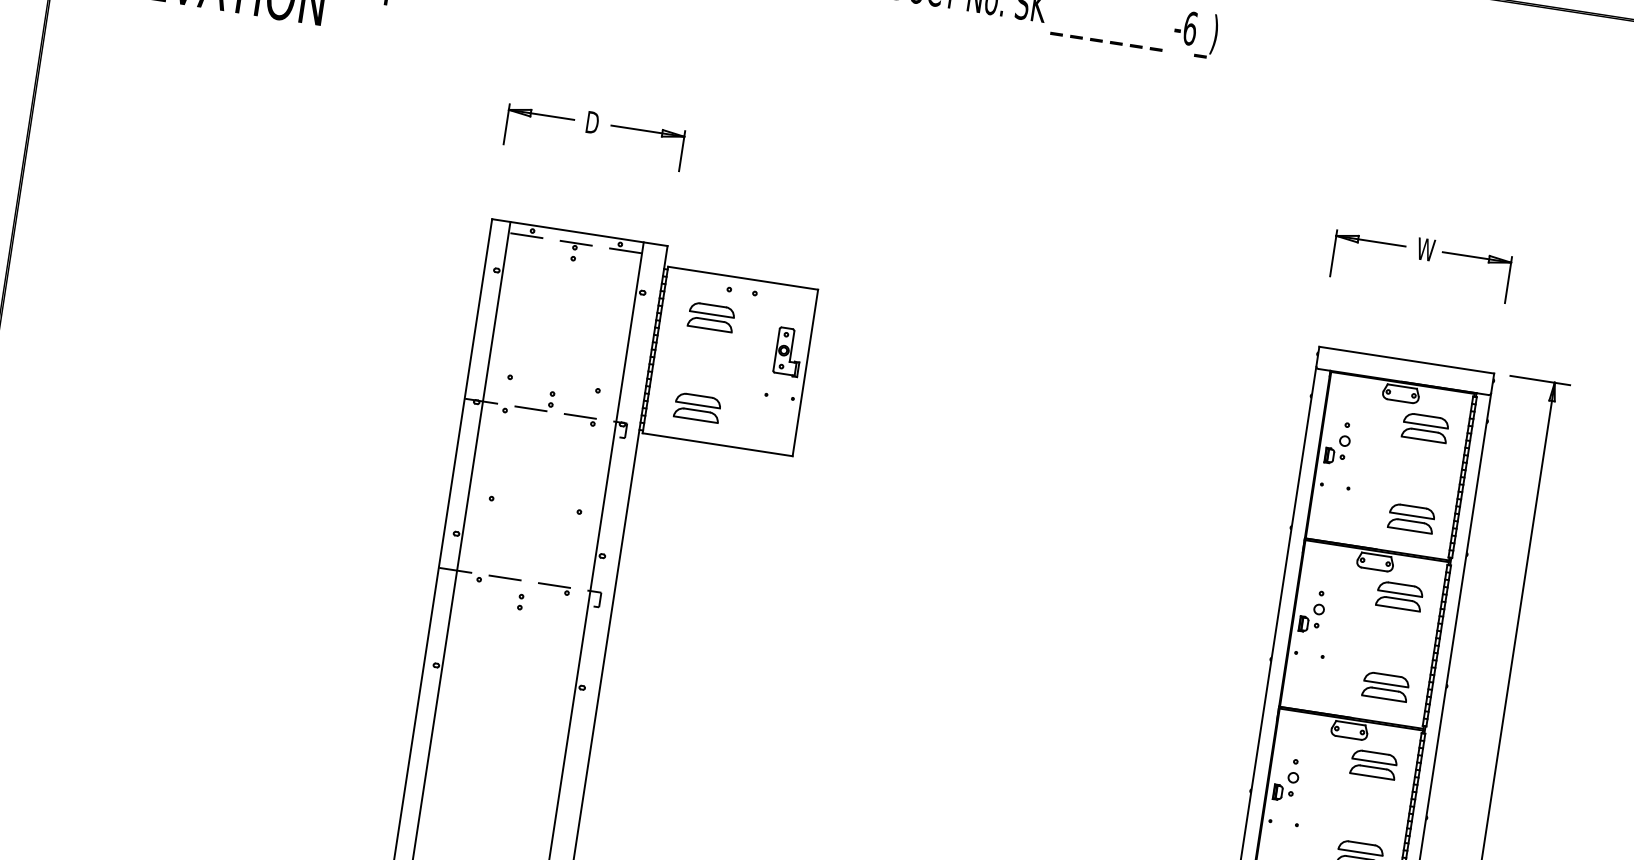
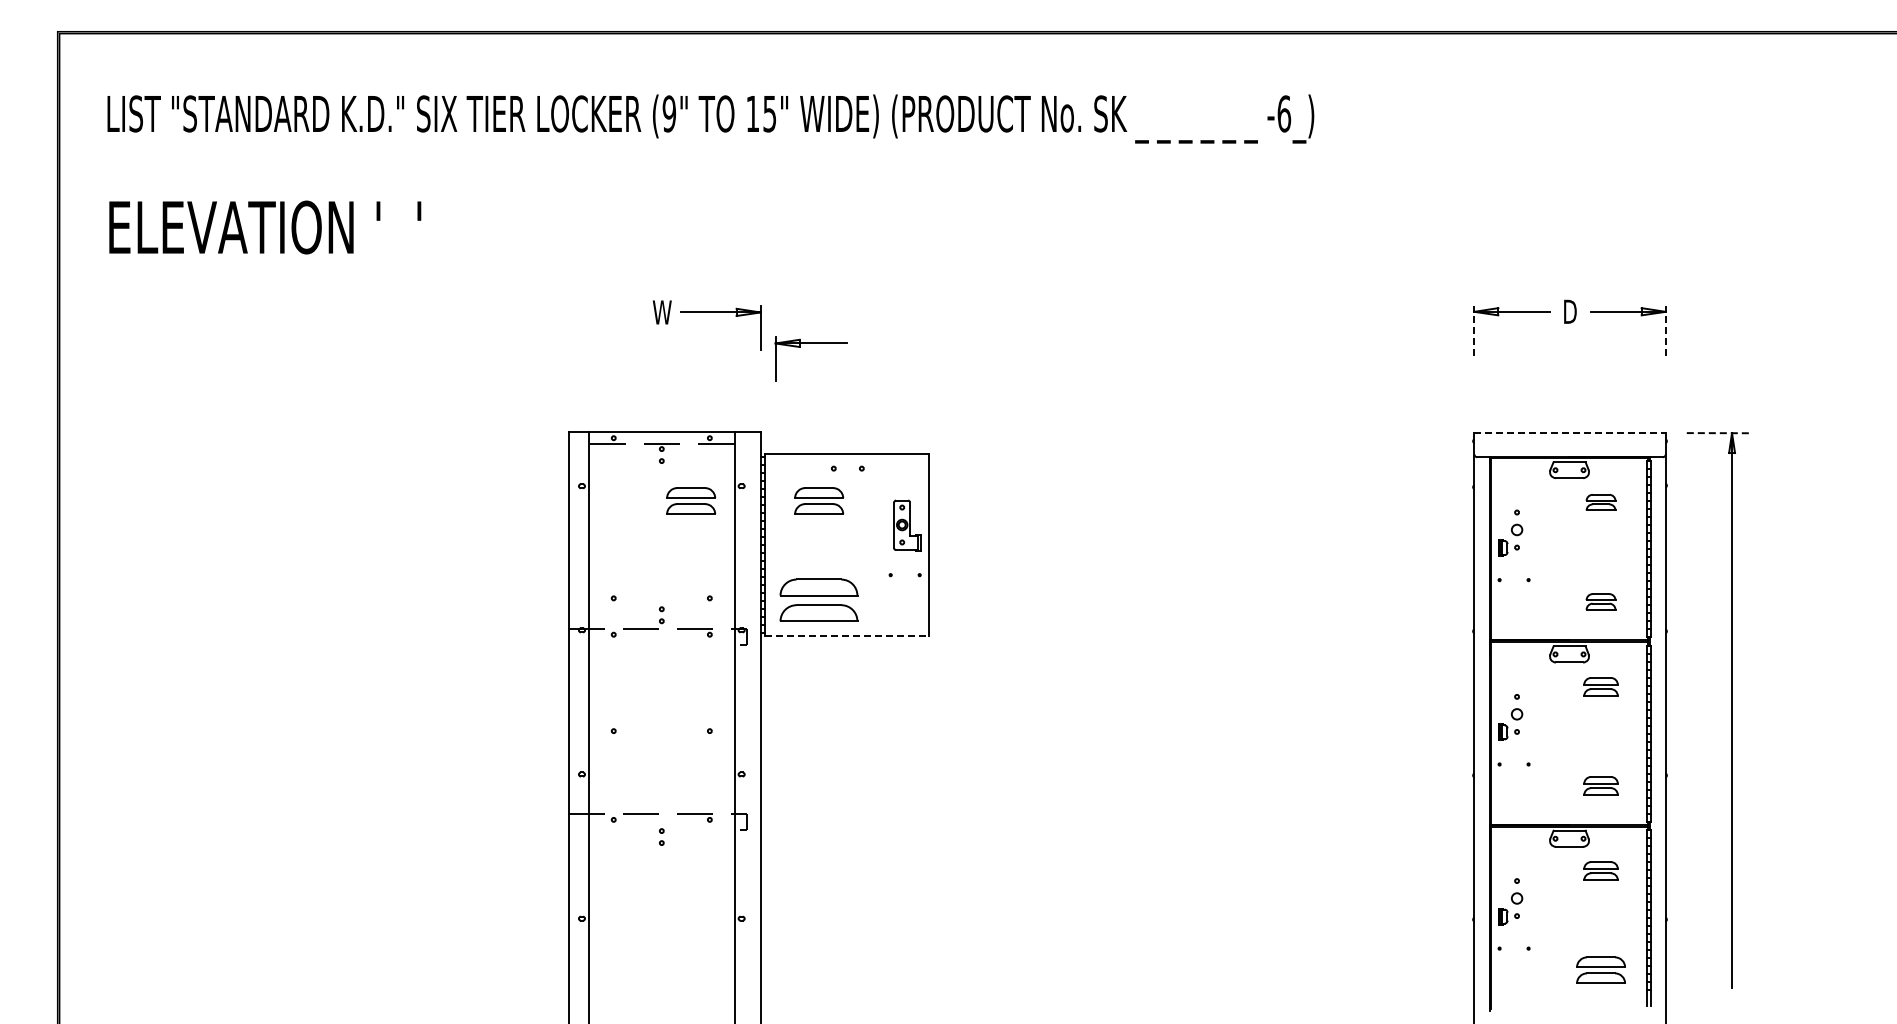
part: (531, 117) -> (800, 347), moved
text: (593, 122) -> (661, 312), D -> W
text: (1425, 249) -> (1571, 311), W -> D
line: (1333, 252) -> (1474, 330), solid -> dashed
line: (1508, 279) -> (1665, 330), solid -> dashed
part: (594, 298) -> (691, 500), added
line: (1407, 360) -> (1570, 433), solid -> dashed
line: (1540, 380) -> (1716, 433), solid -> dashed
part: (697, 407) -> (819, 599), size x1.6
part: (1424, 427) -> (1600, 502), size x0.6
line: (718, 444) -> (847, 636), solid -> dashed
part: (1411, 518) -> (1600, 601), size x0.6
part: (1399, 595) -> (1600, 686), size x0.7
part: (1385, 686) -> (1600, 785), size x0.7
part: (1373, 763) -> (1600, 870), size x0.7

